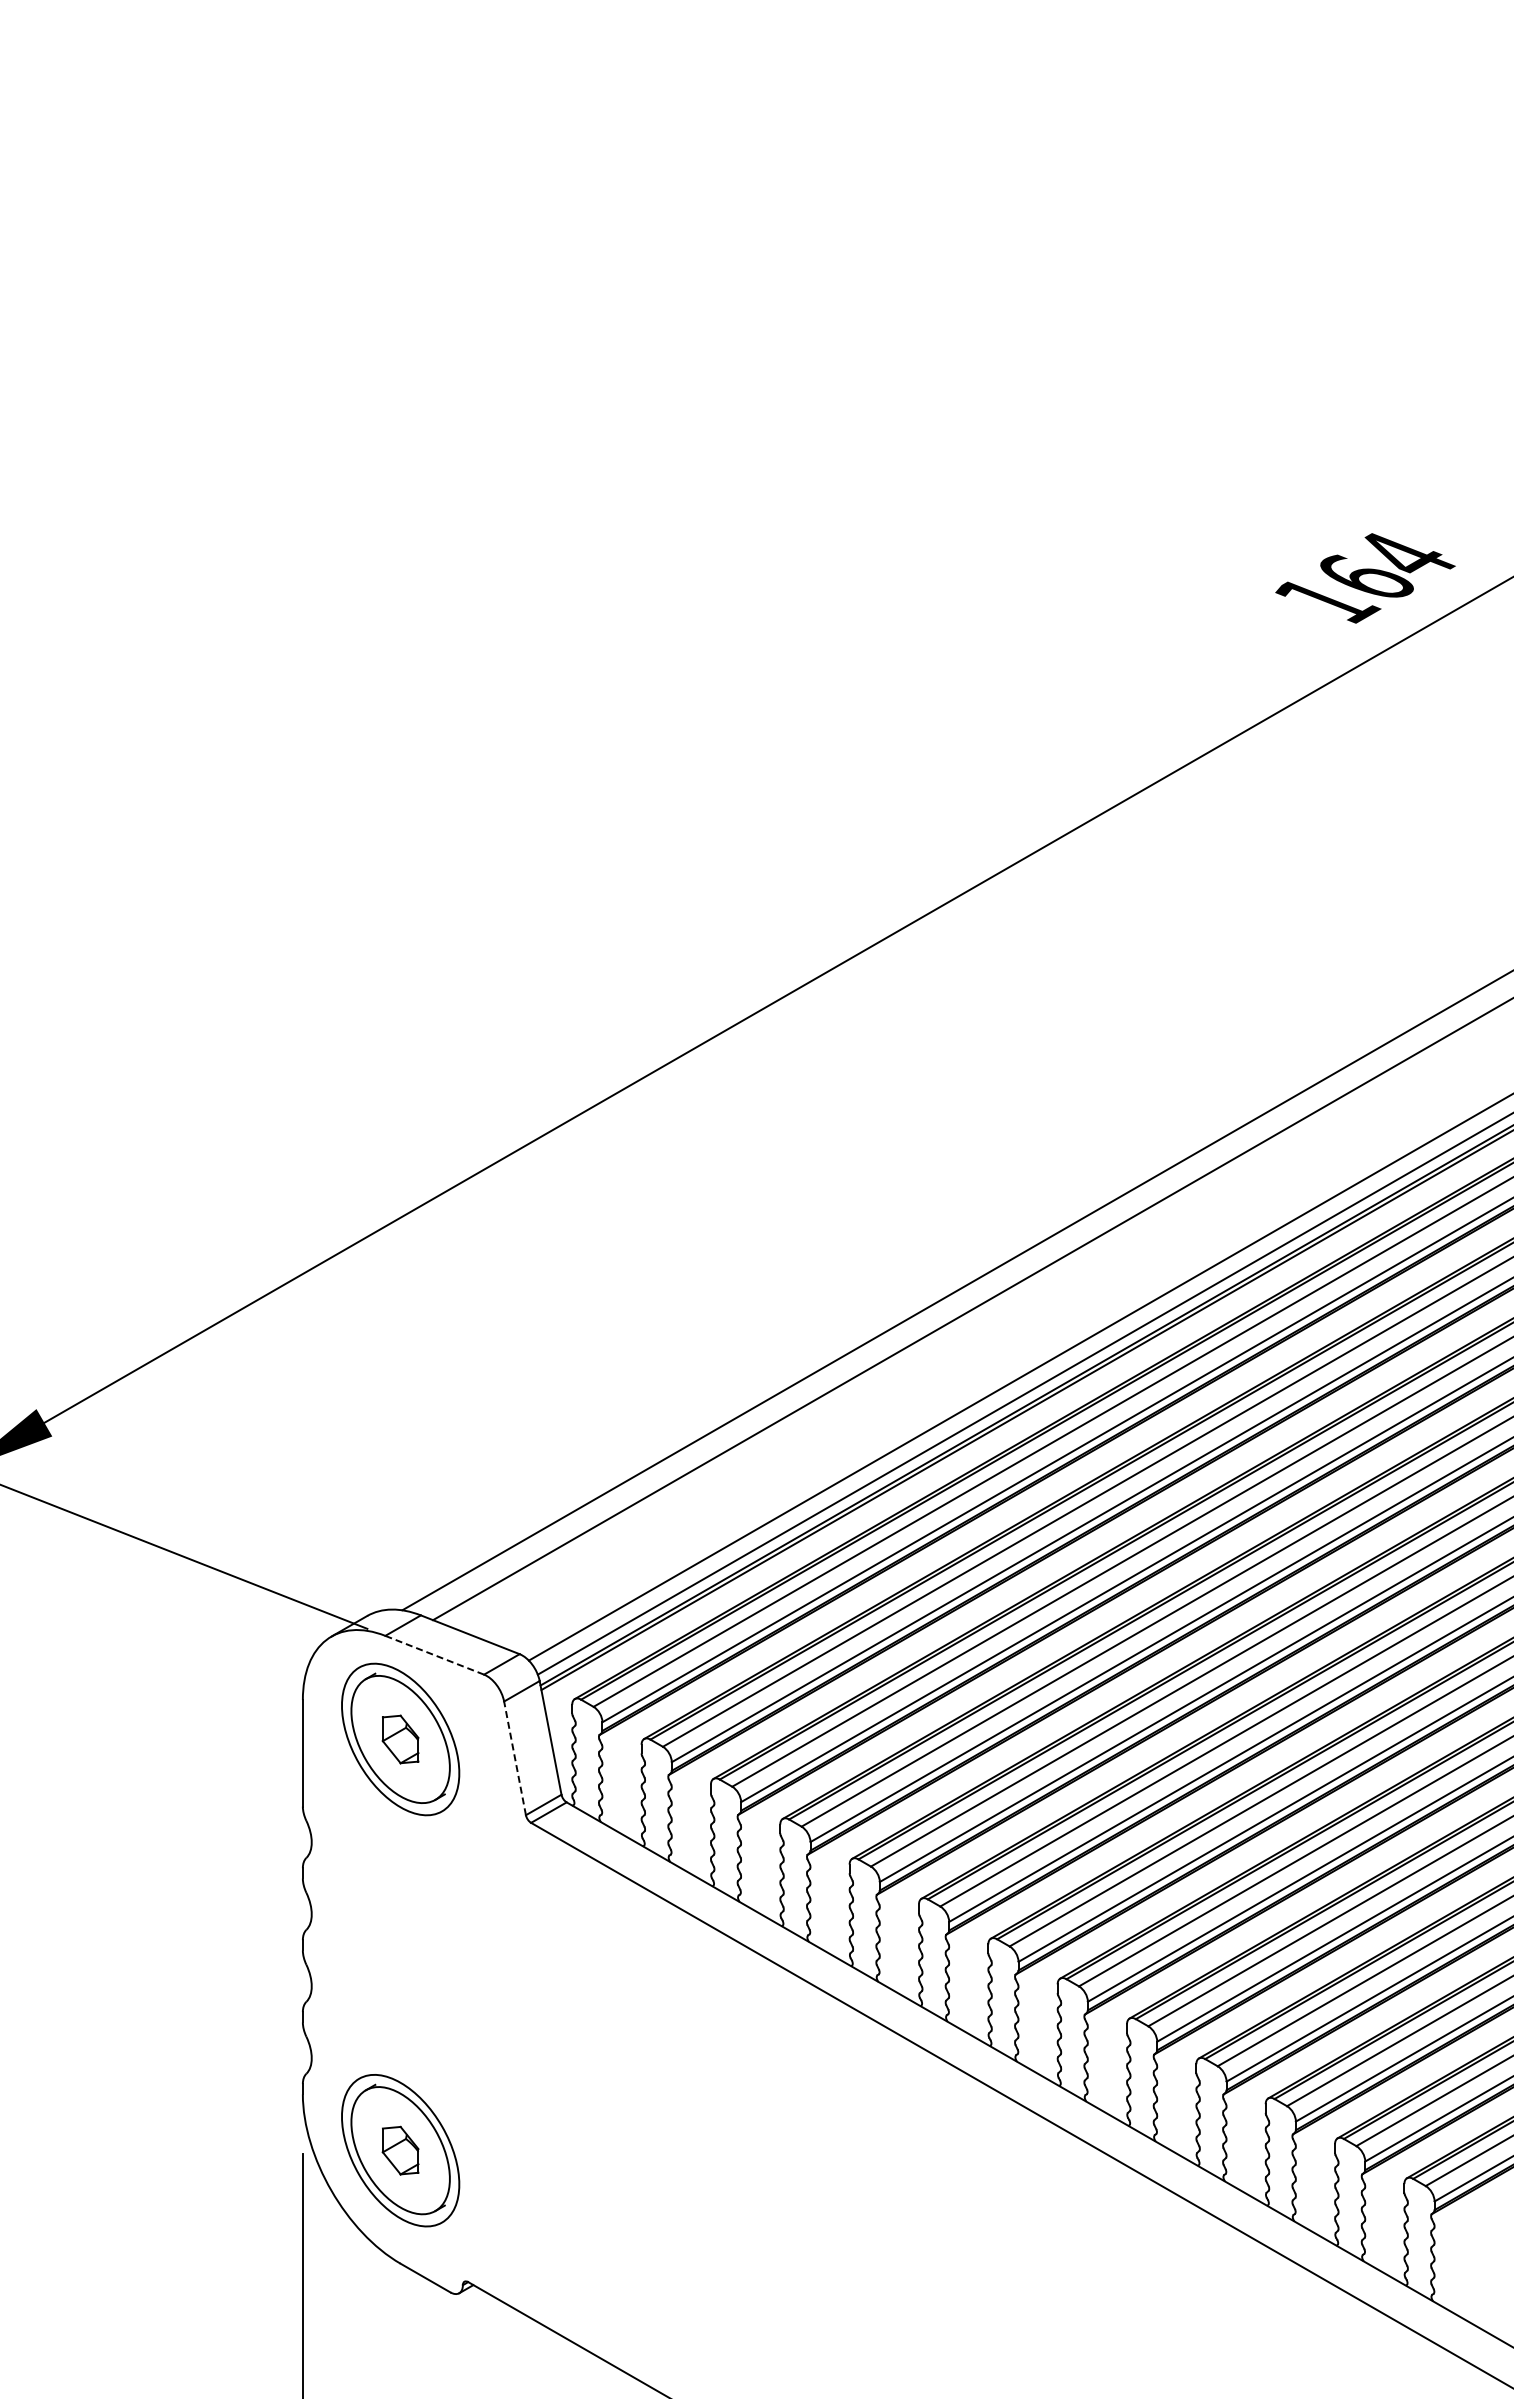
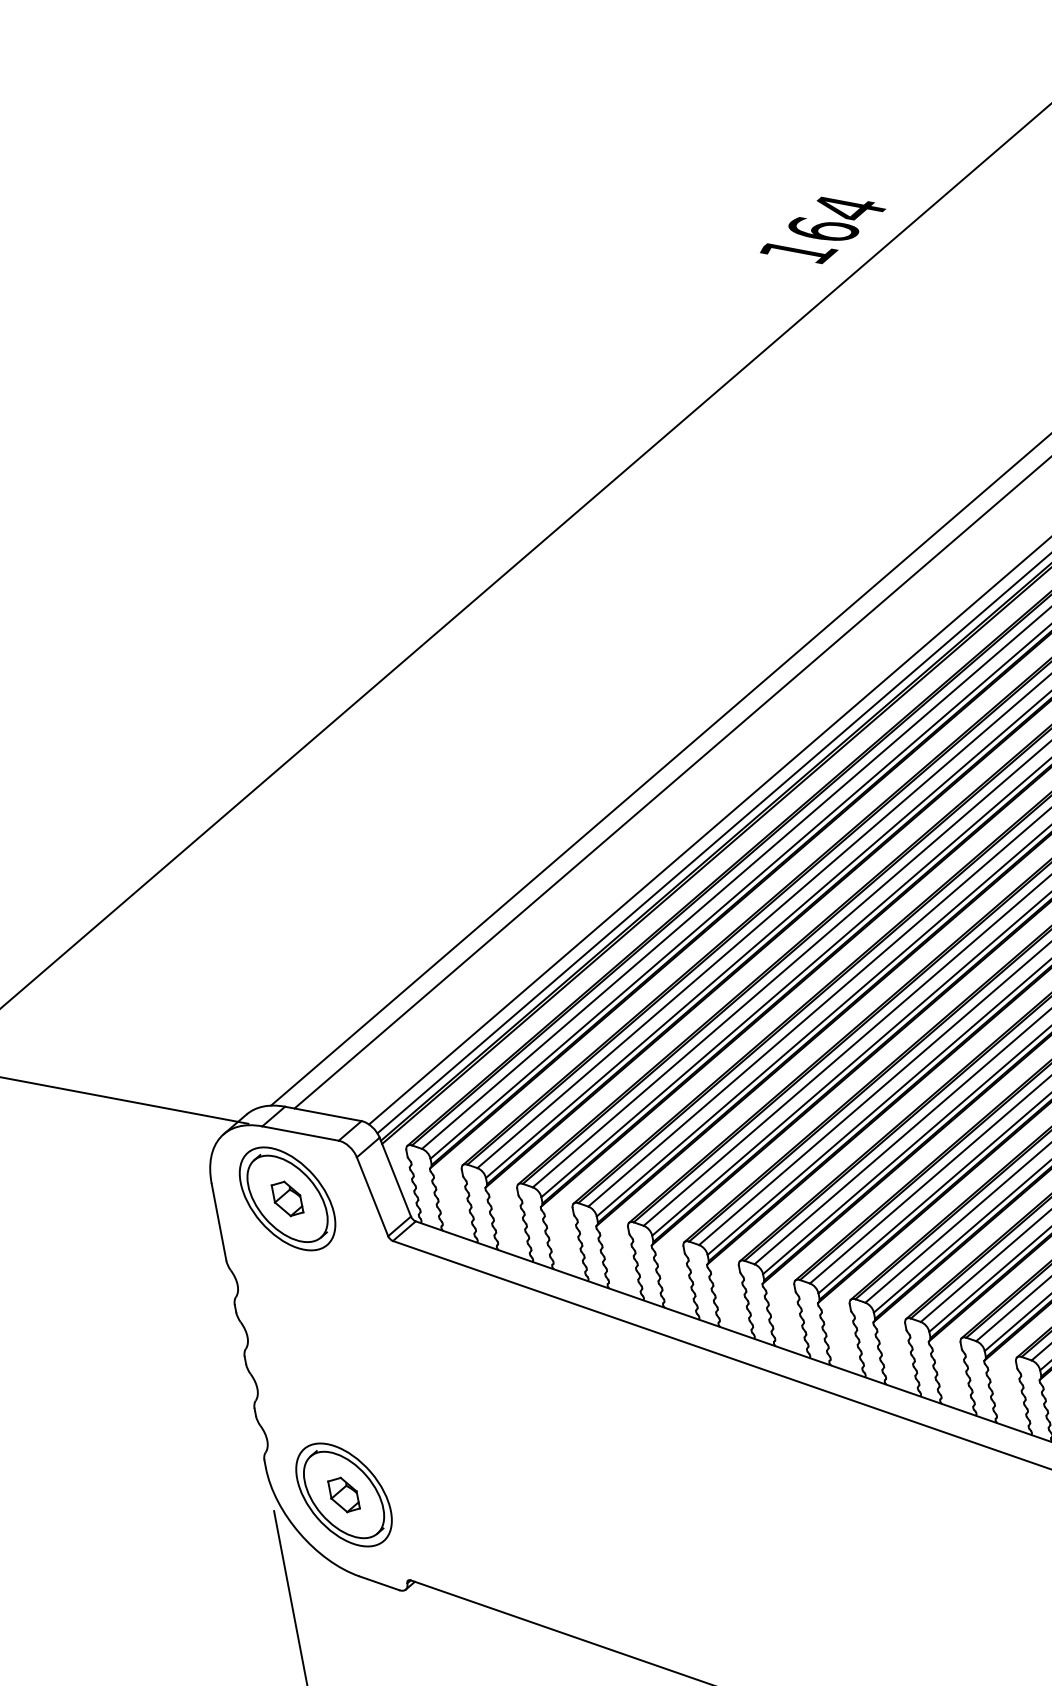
line: (434, 1655) -> (300, 1133), dashed -> solid
line: (515, 1758) -> (372, 1196), dashed -> solid

